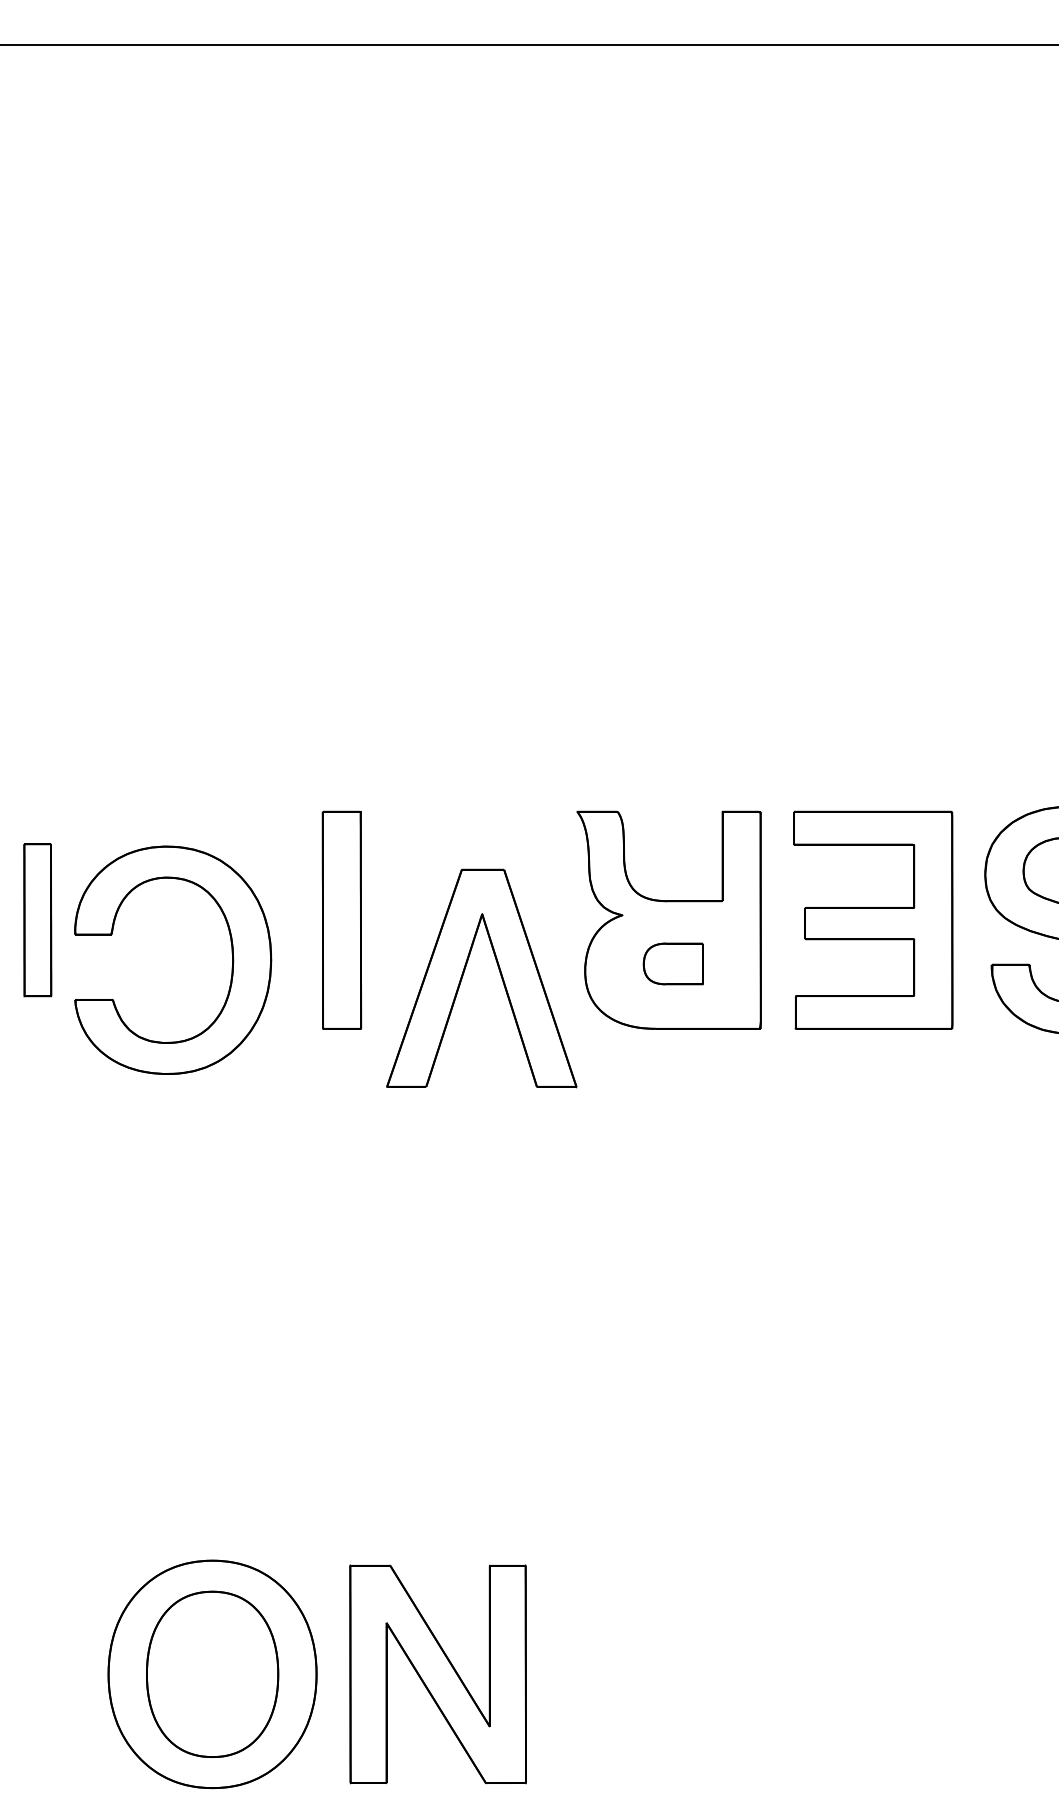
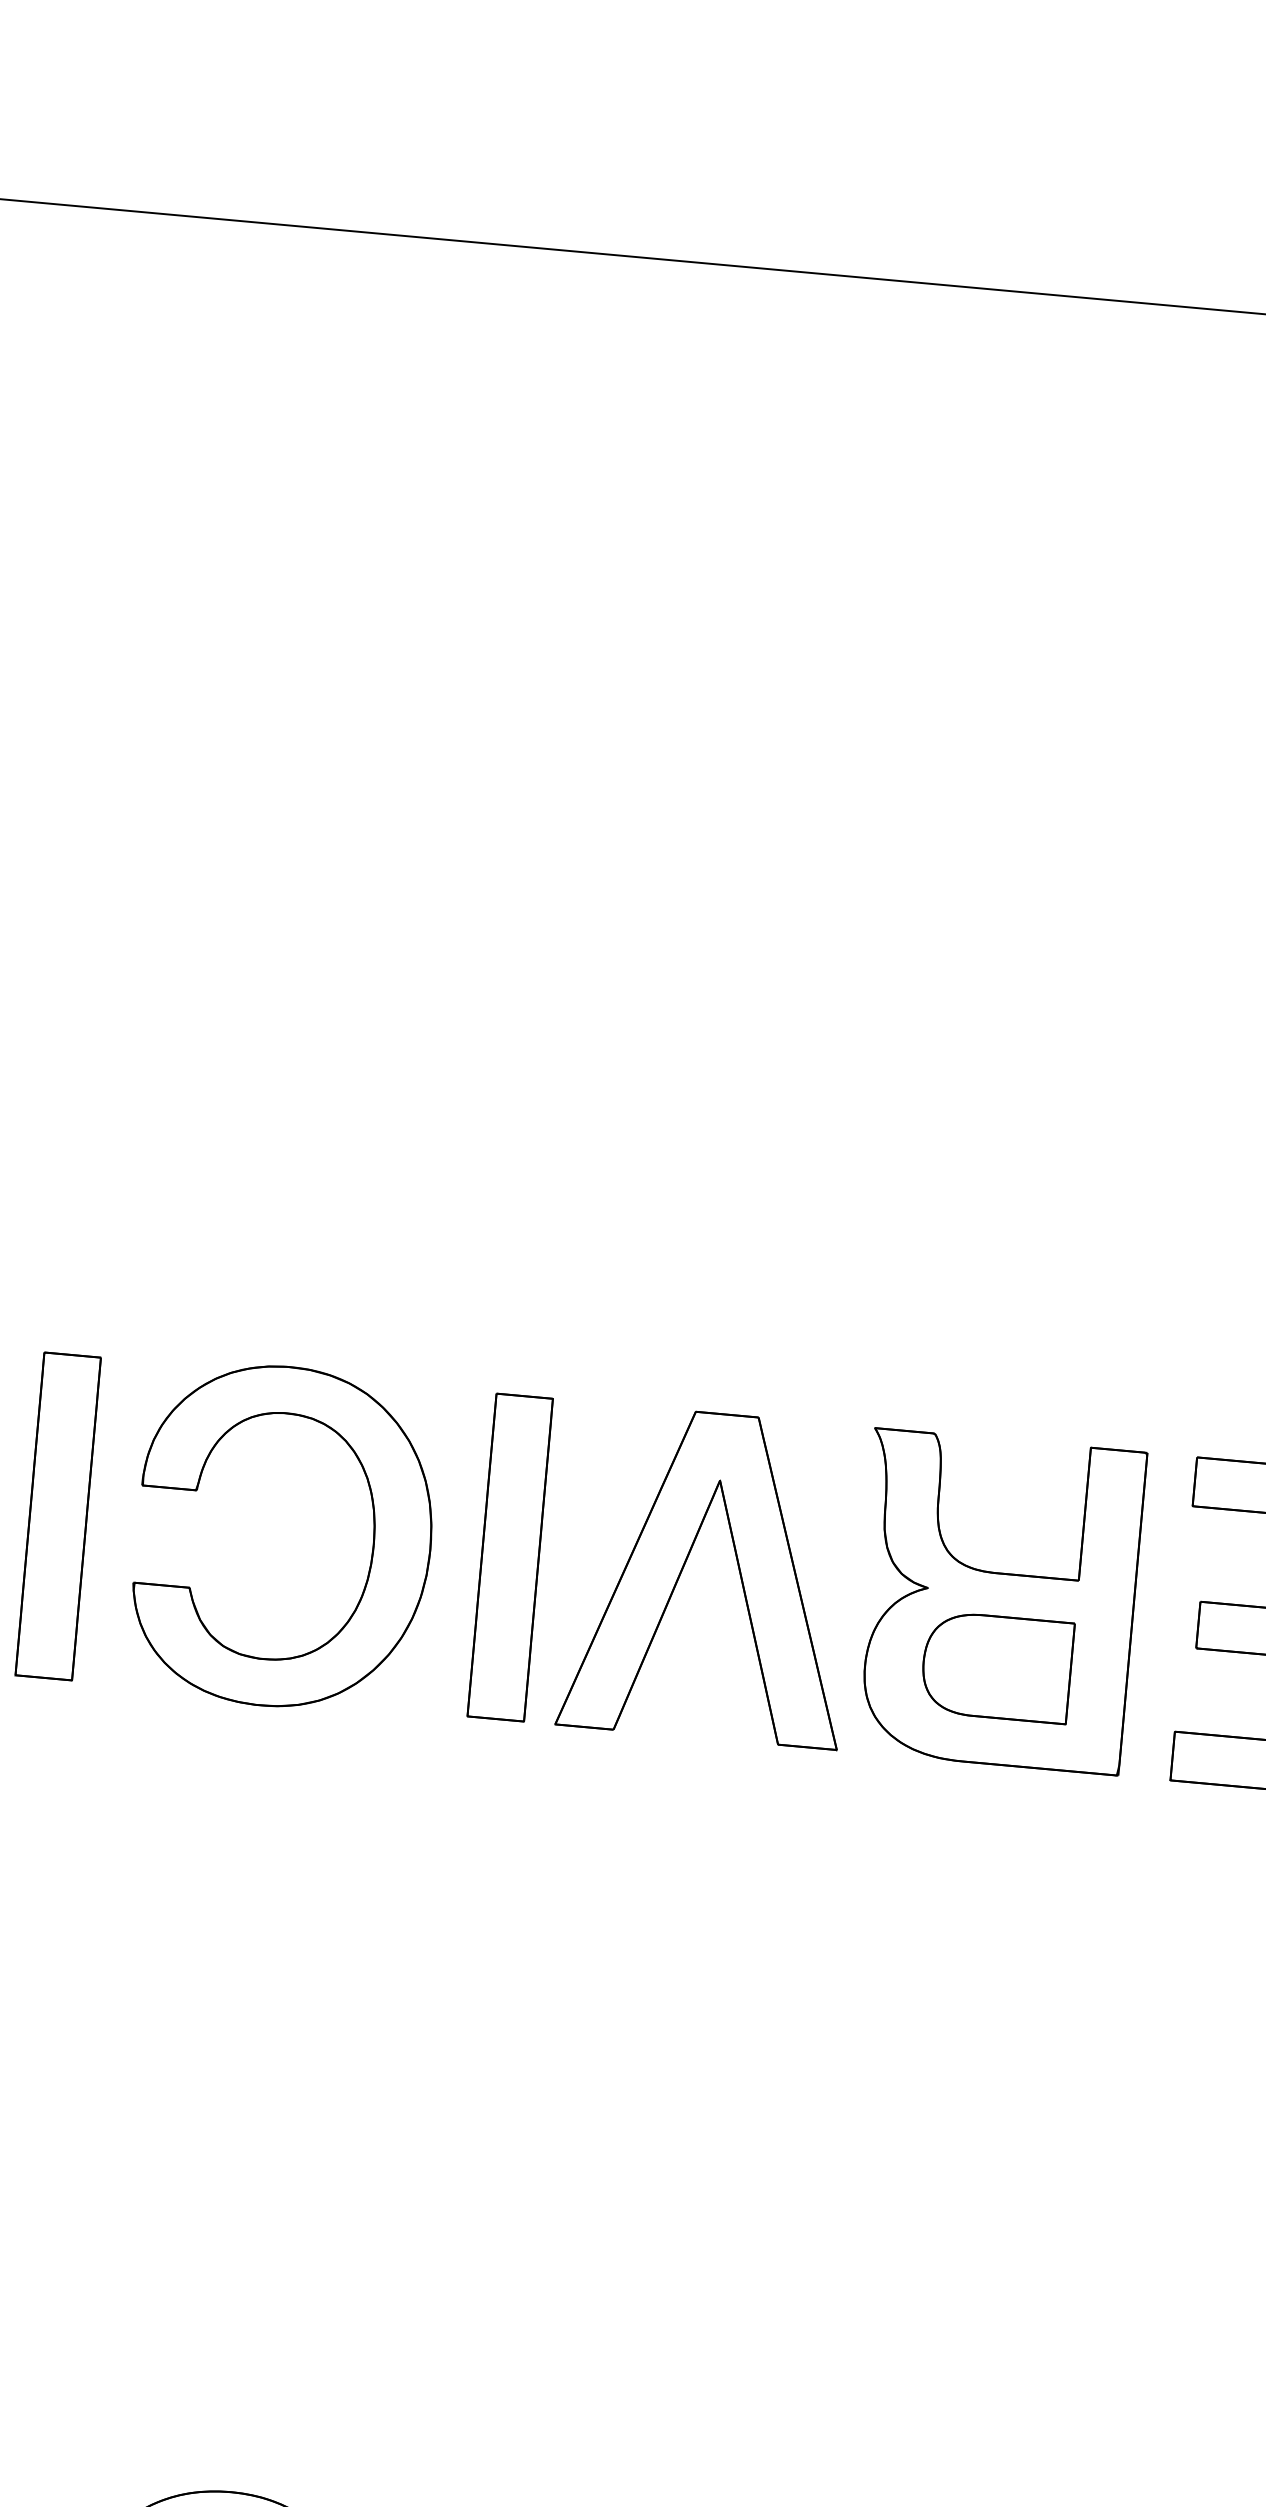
part: (37, 919) -> (57, 1515), size x1.43
part: (231, 953) -> (372, 1534), moved
part: (673, 963) -> (997, 1666), size x1.67
part: (464, 973) -> (685, 1566), moved

